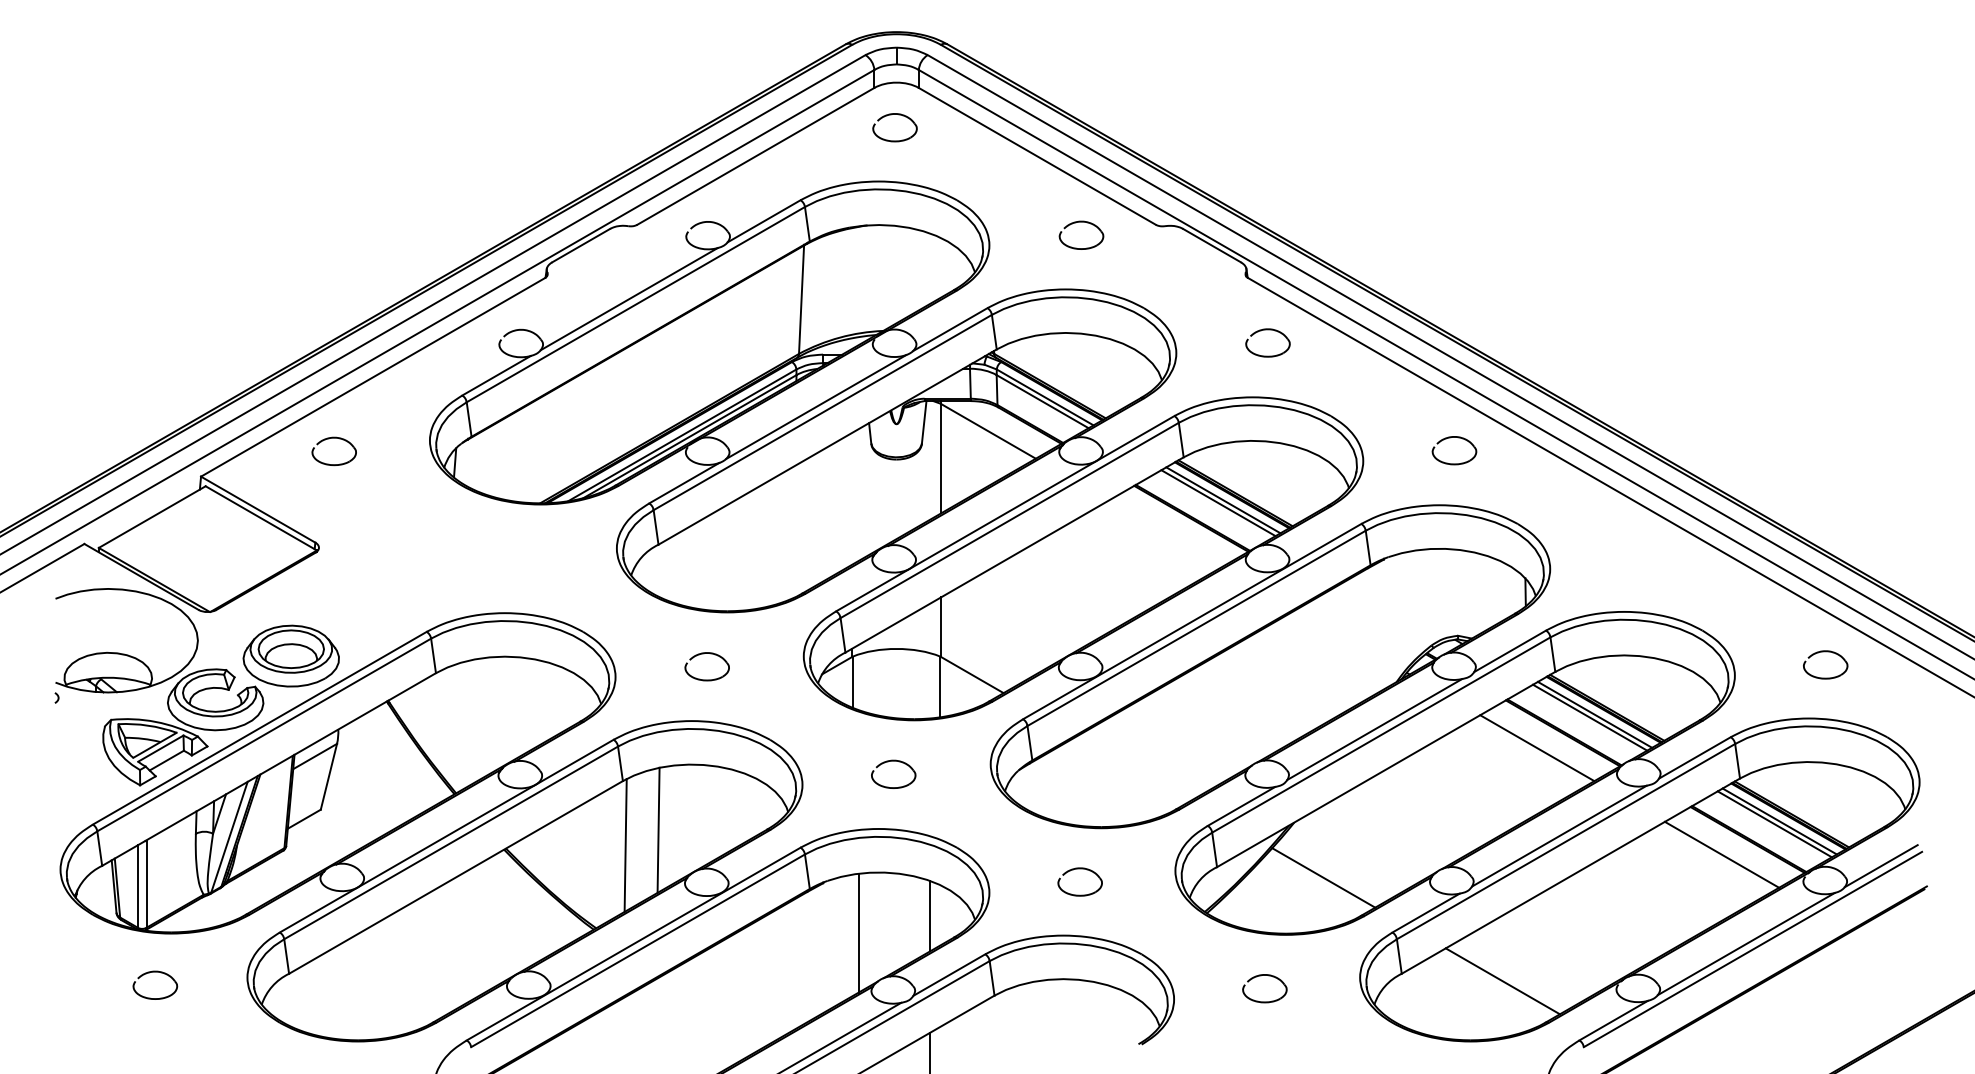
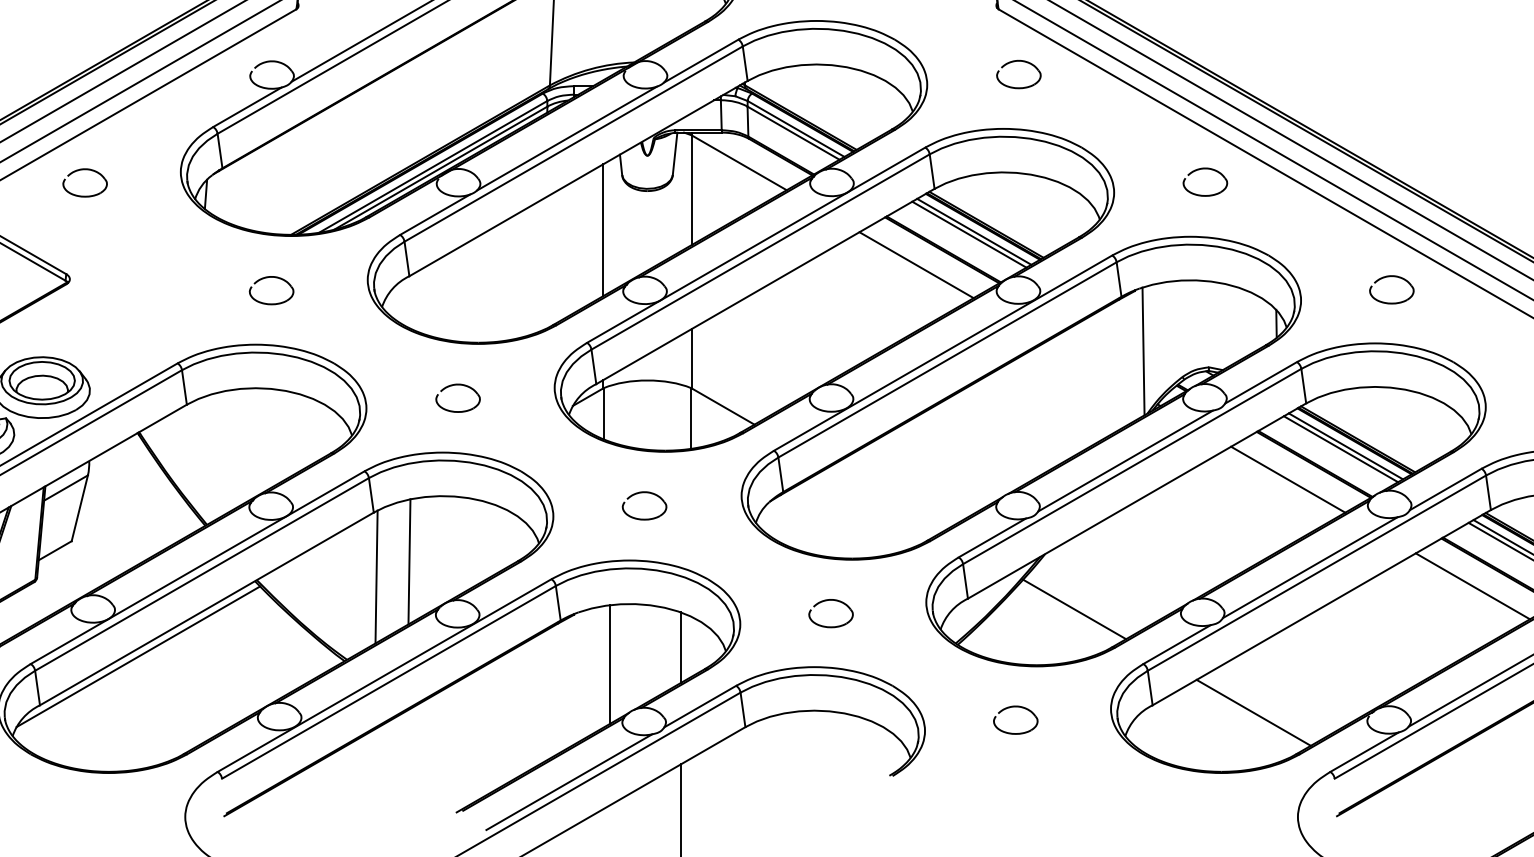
line: (852, 498) -> (603, 230), added
line: (1165, 533) -> (916, 265), added
part: (1640, 545) -> (1391, 277), added
part: (520, 546) -> (271, 278), added
line: (1392, 619) -> (1143, 351), added
line: (387, 924) -> (138, 656), added

